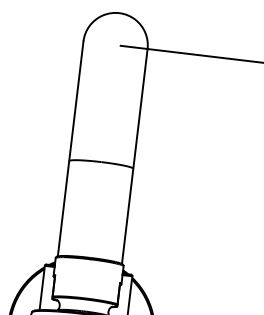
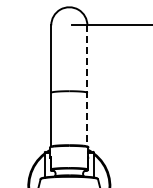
line: (135, 155) -> (87, 85), solid -> dashed

